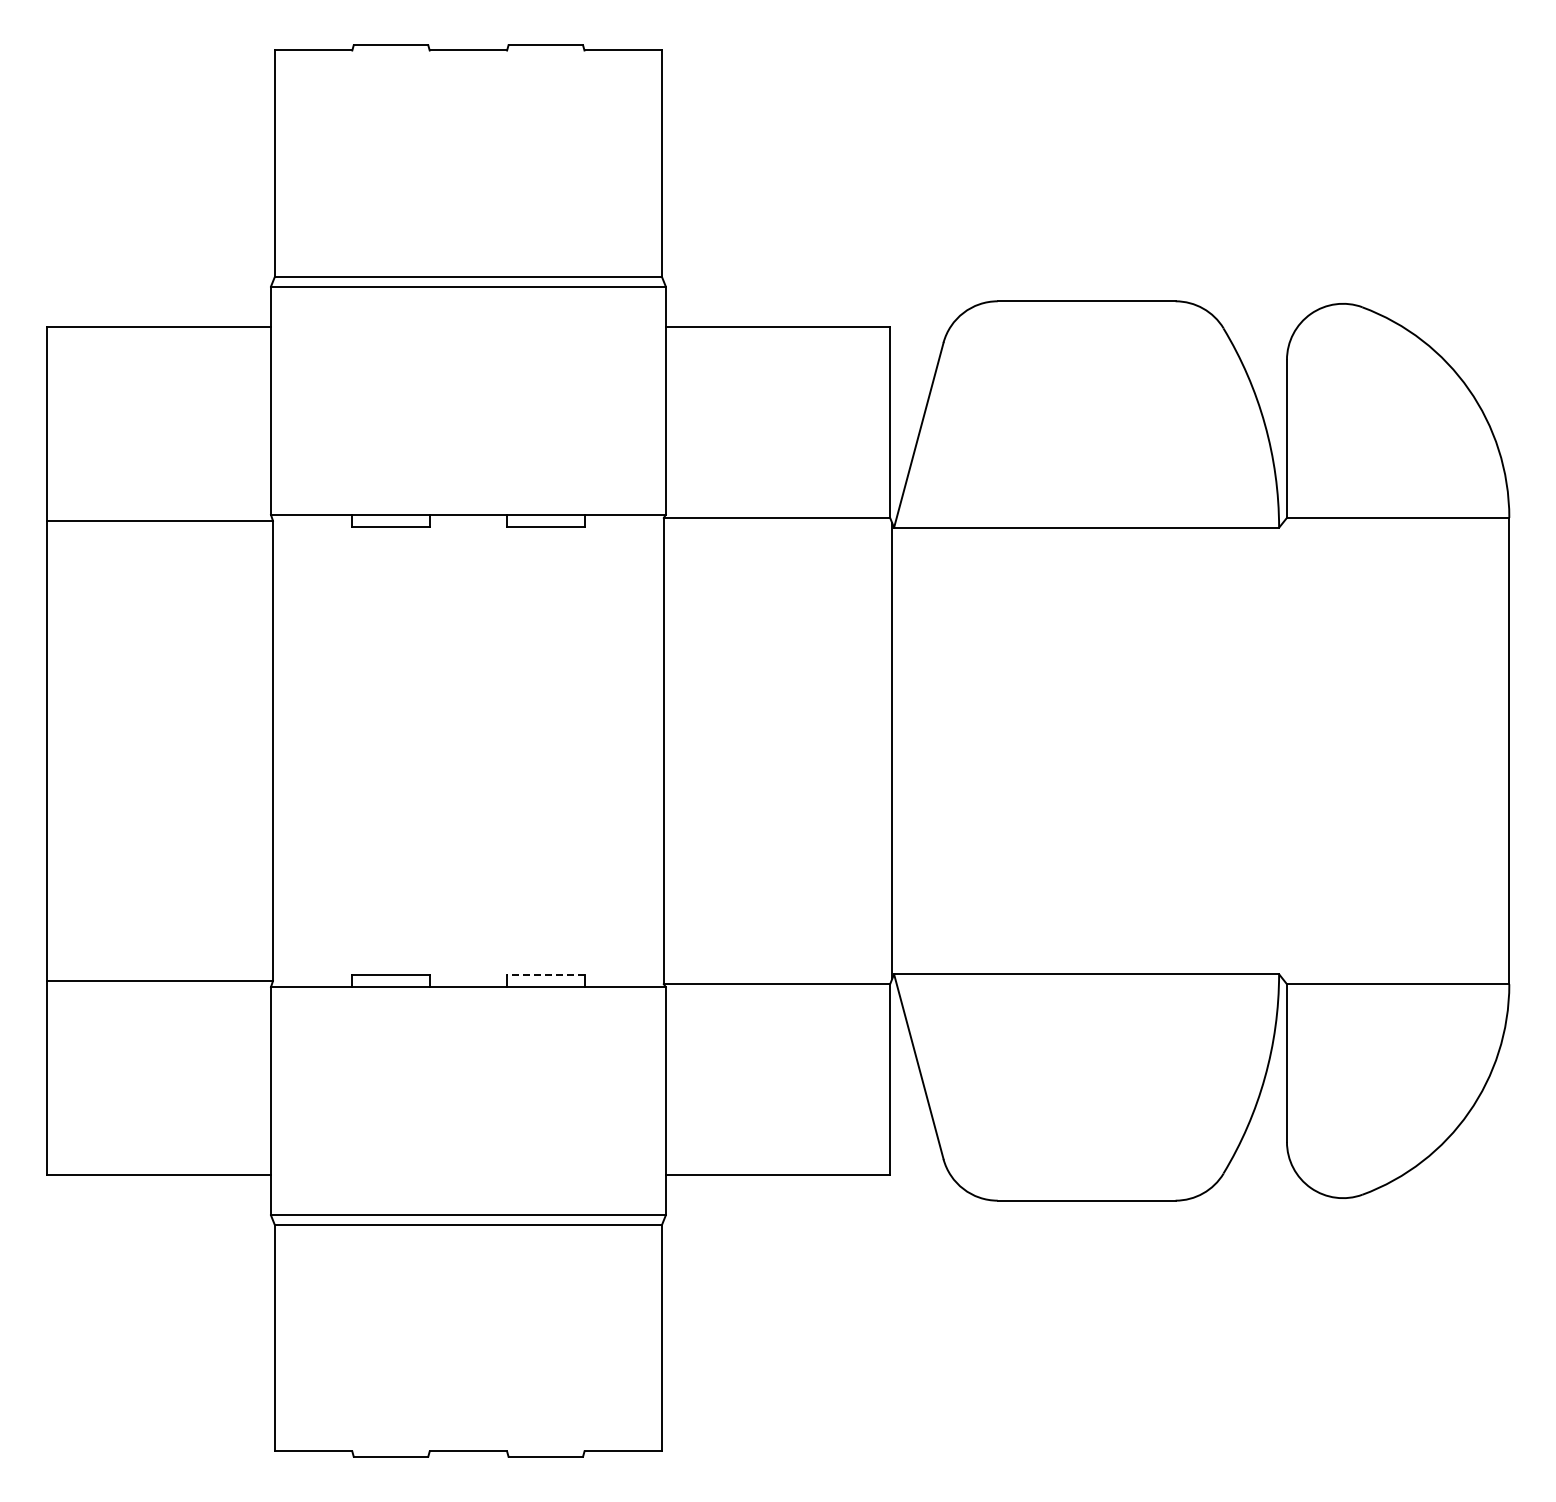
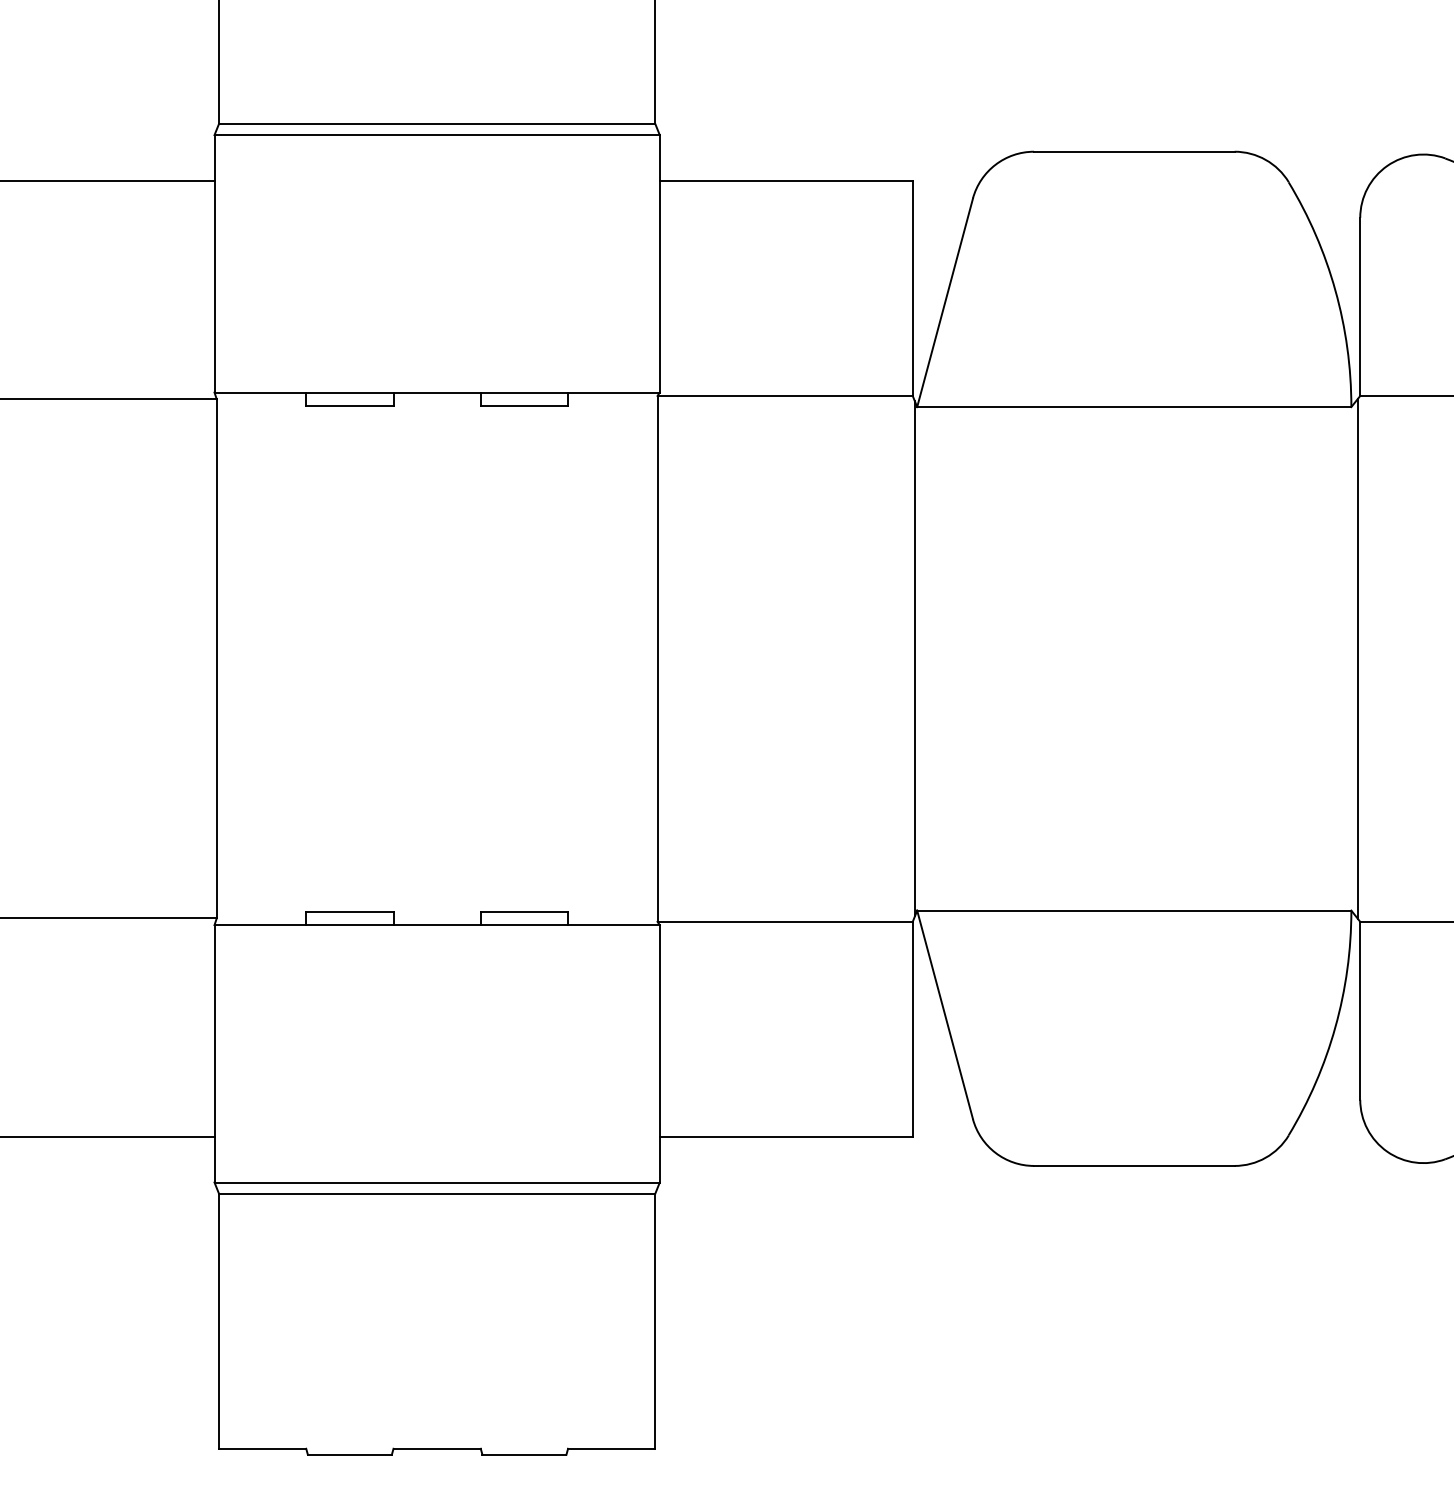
line: (1285, 750) -> (1358, 658), added
line: (545, 975) -> (524, 912), dashed -> solid

